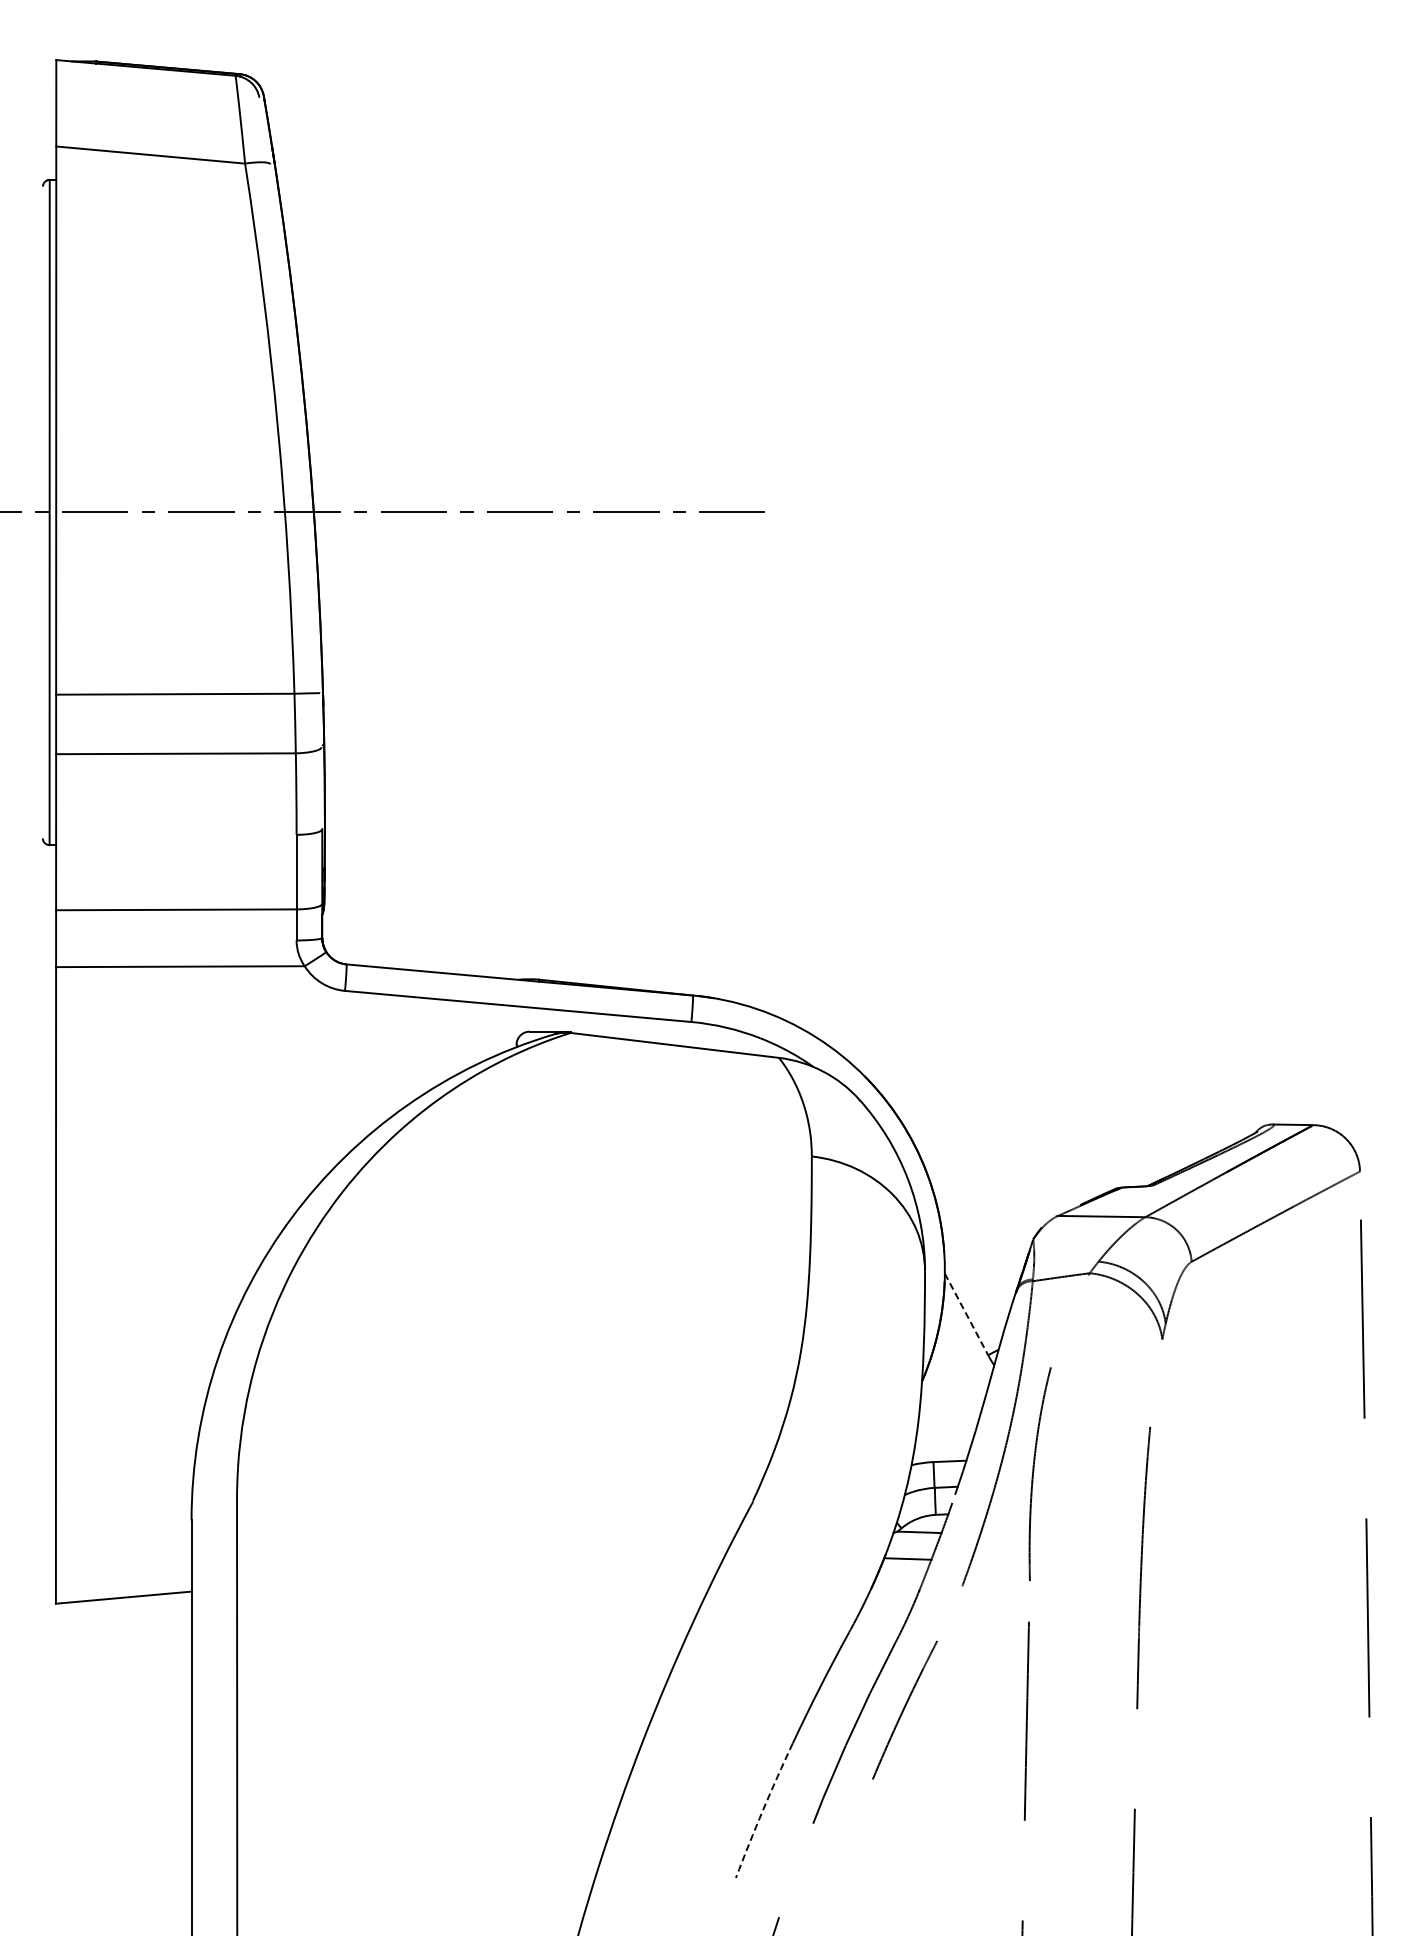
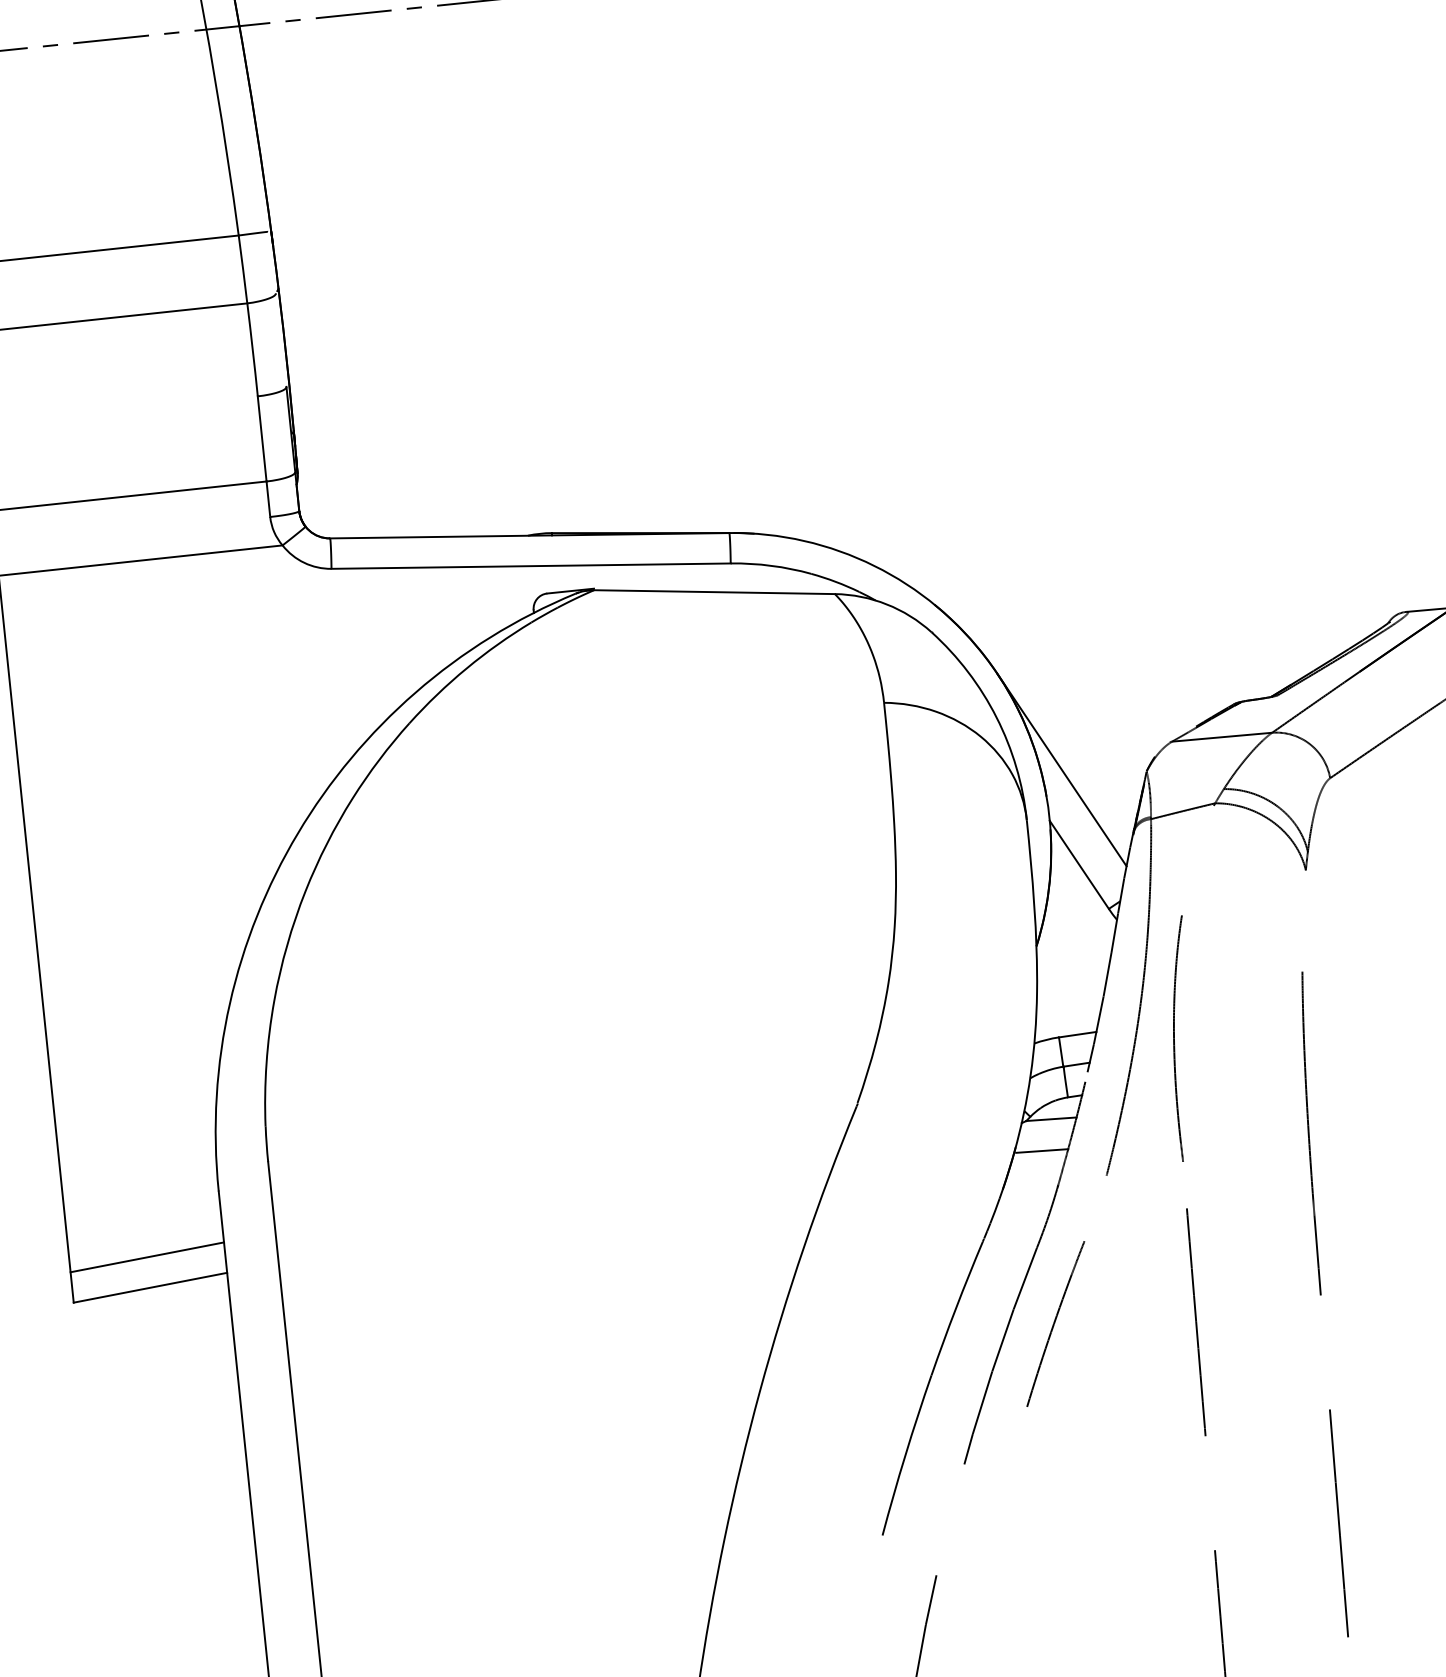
line: (959, 1230) -> (1061, 769), added
line: (966, 1314) -> (1079, 864), dashed -> solid
line: (123, 1570) -> (146, 1256), added
arc: (763, 1810) -> (906, 1455), dashed -> solid

